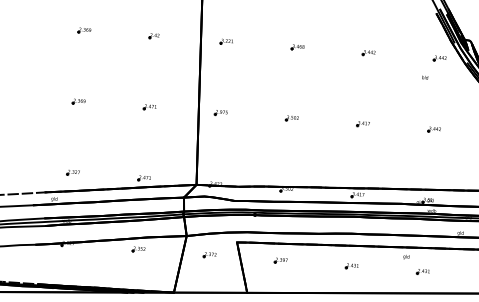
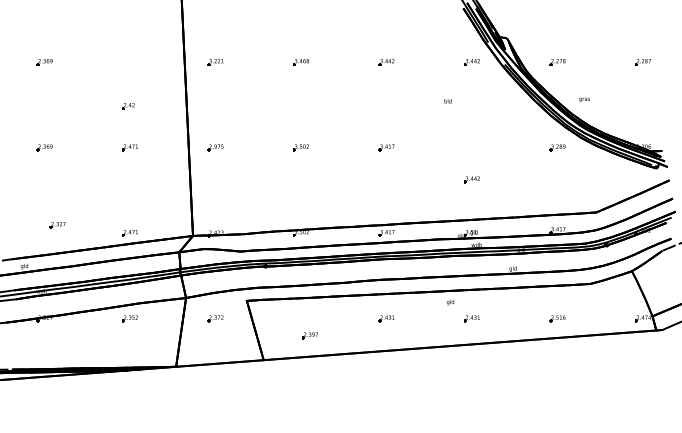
part: (154, 36) -> (128, 106), moved
text: (424, 77) -> (447, 101), moved
part: (433, 129) -> (471, 179), moved
part: (73, 173) -> (57, 225), moved
part: (280, 260) -> (309, 335), moved

